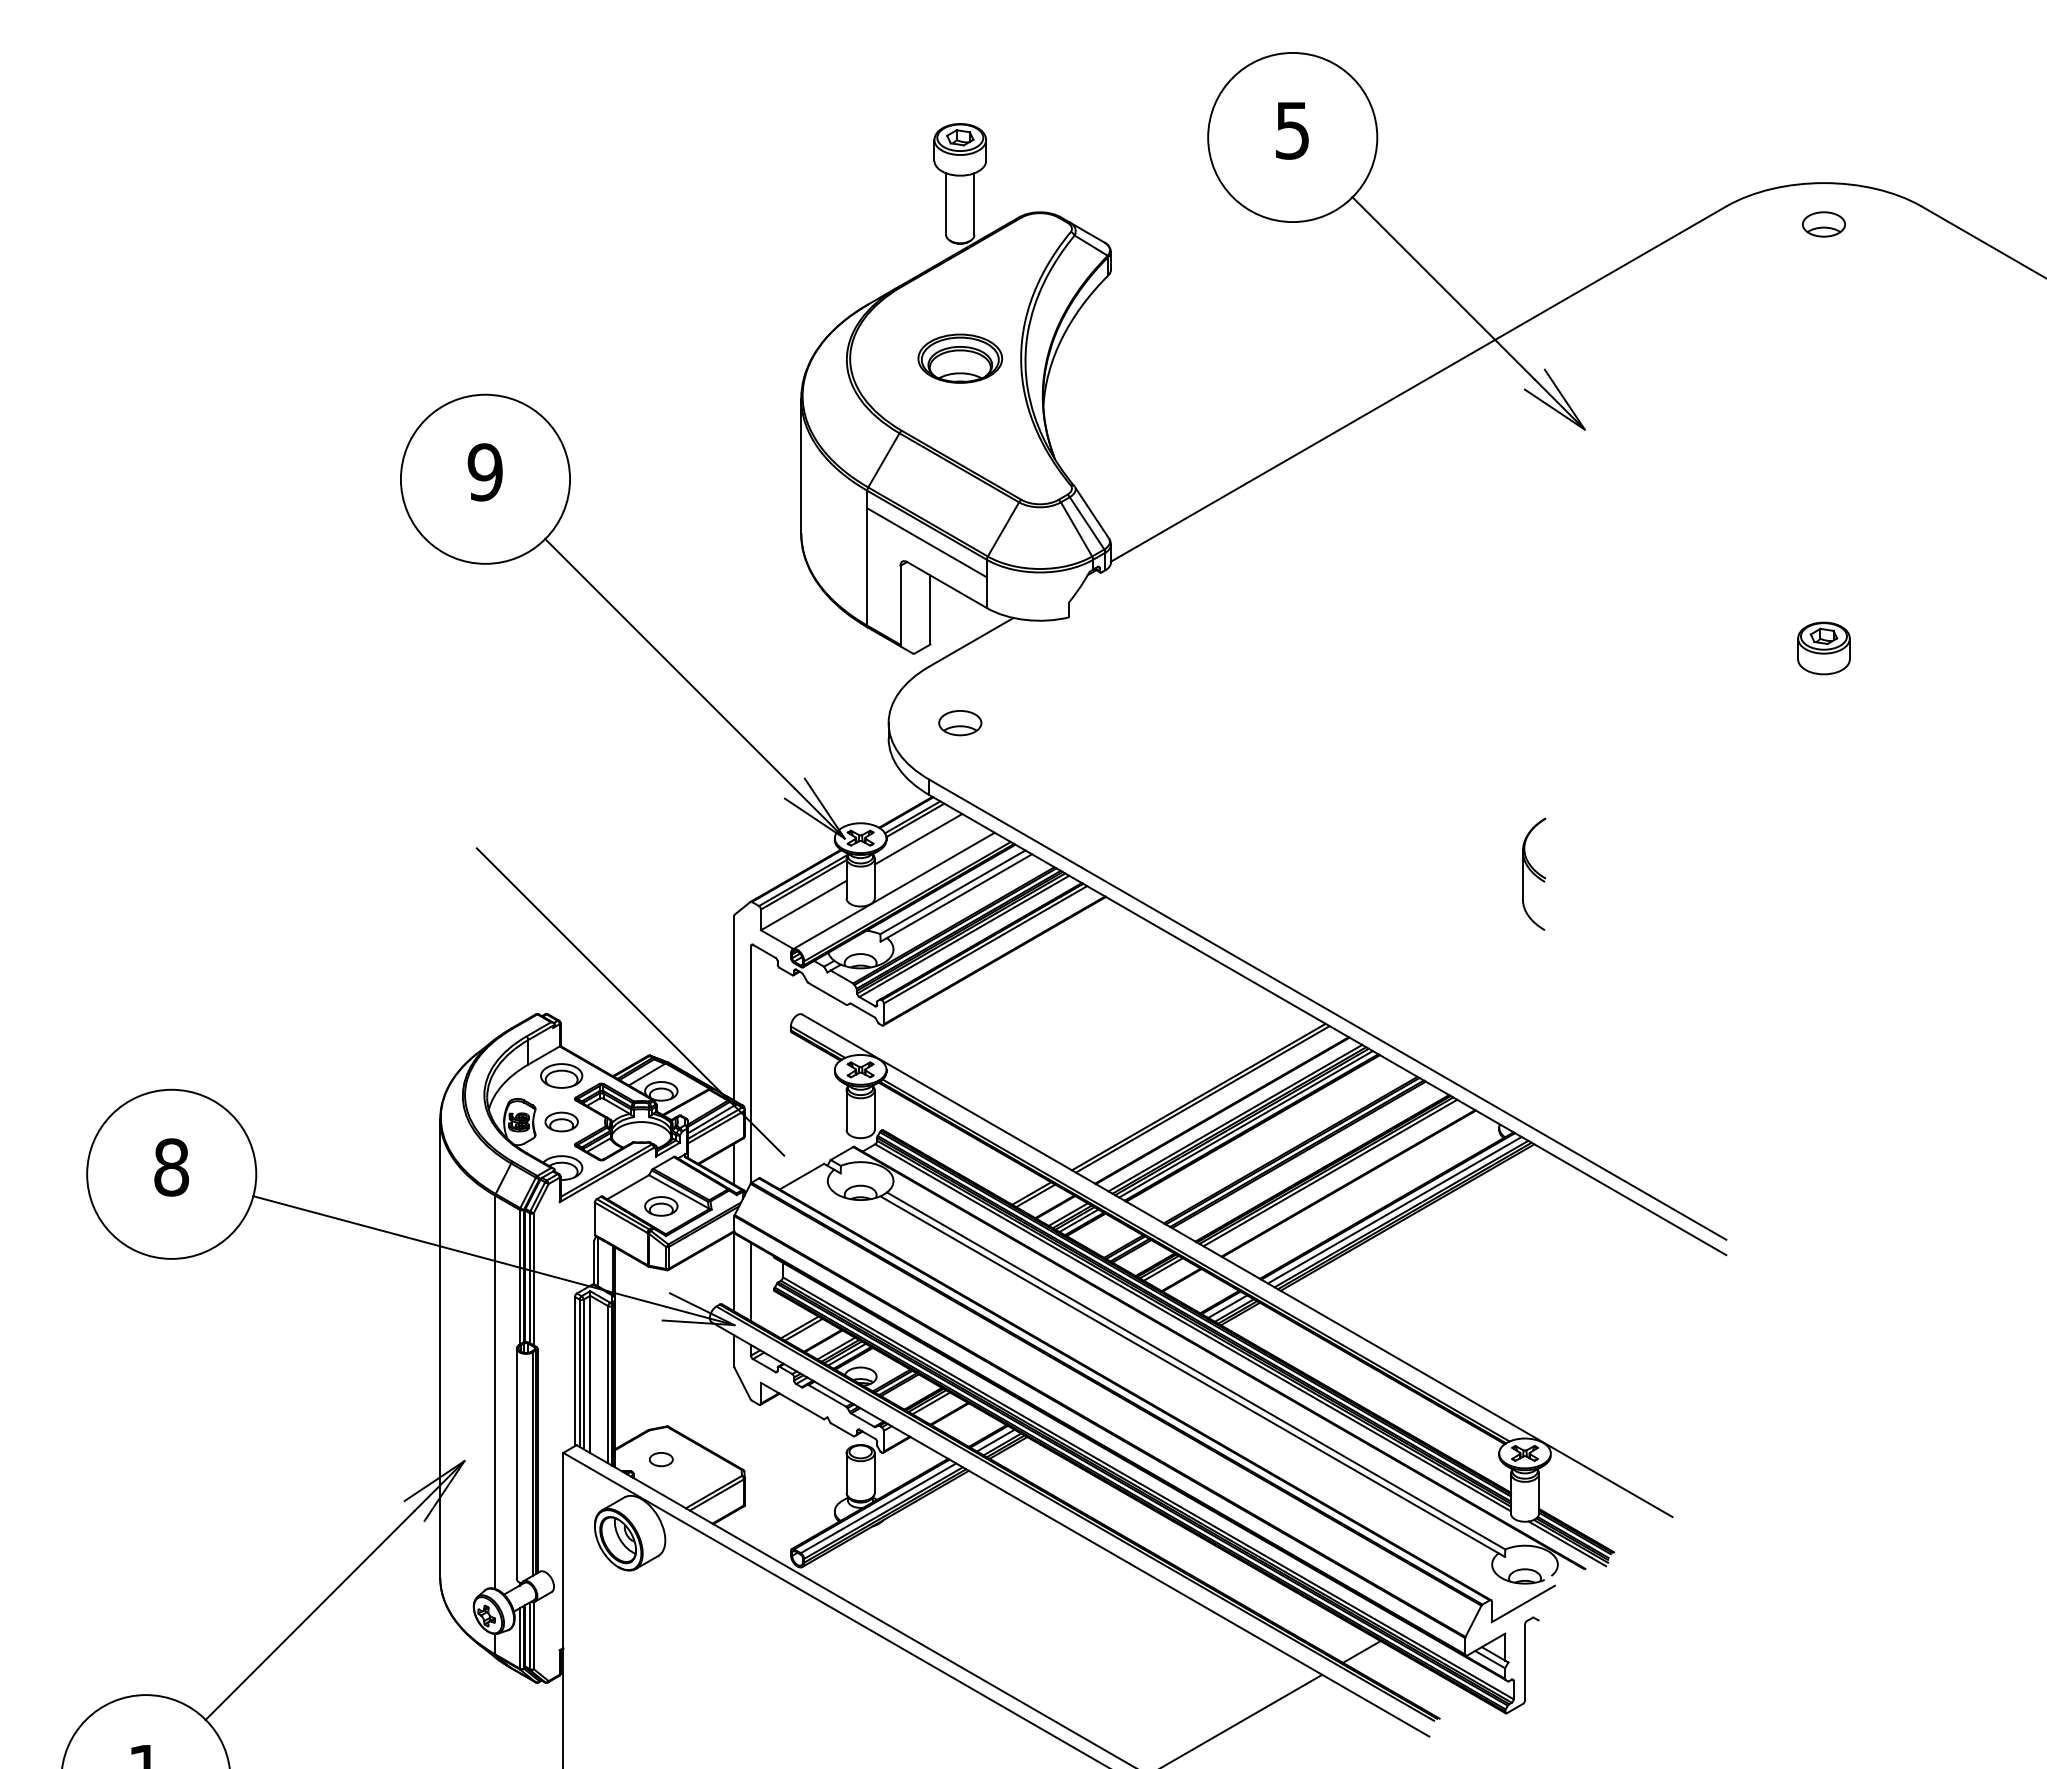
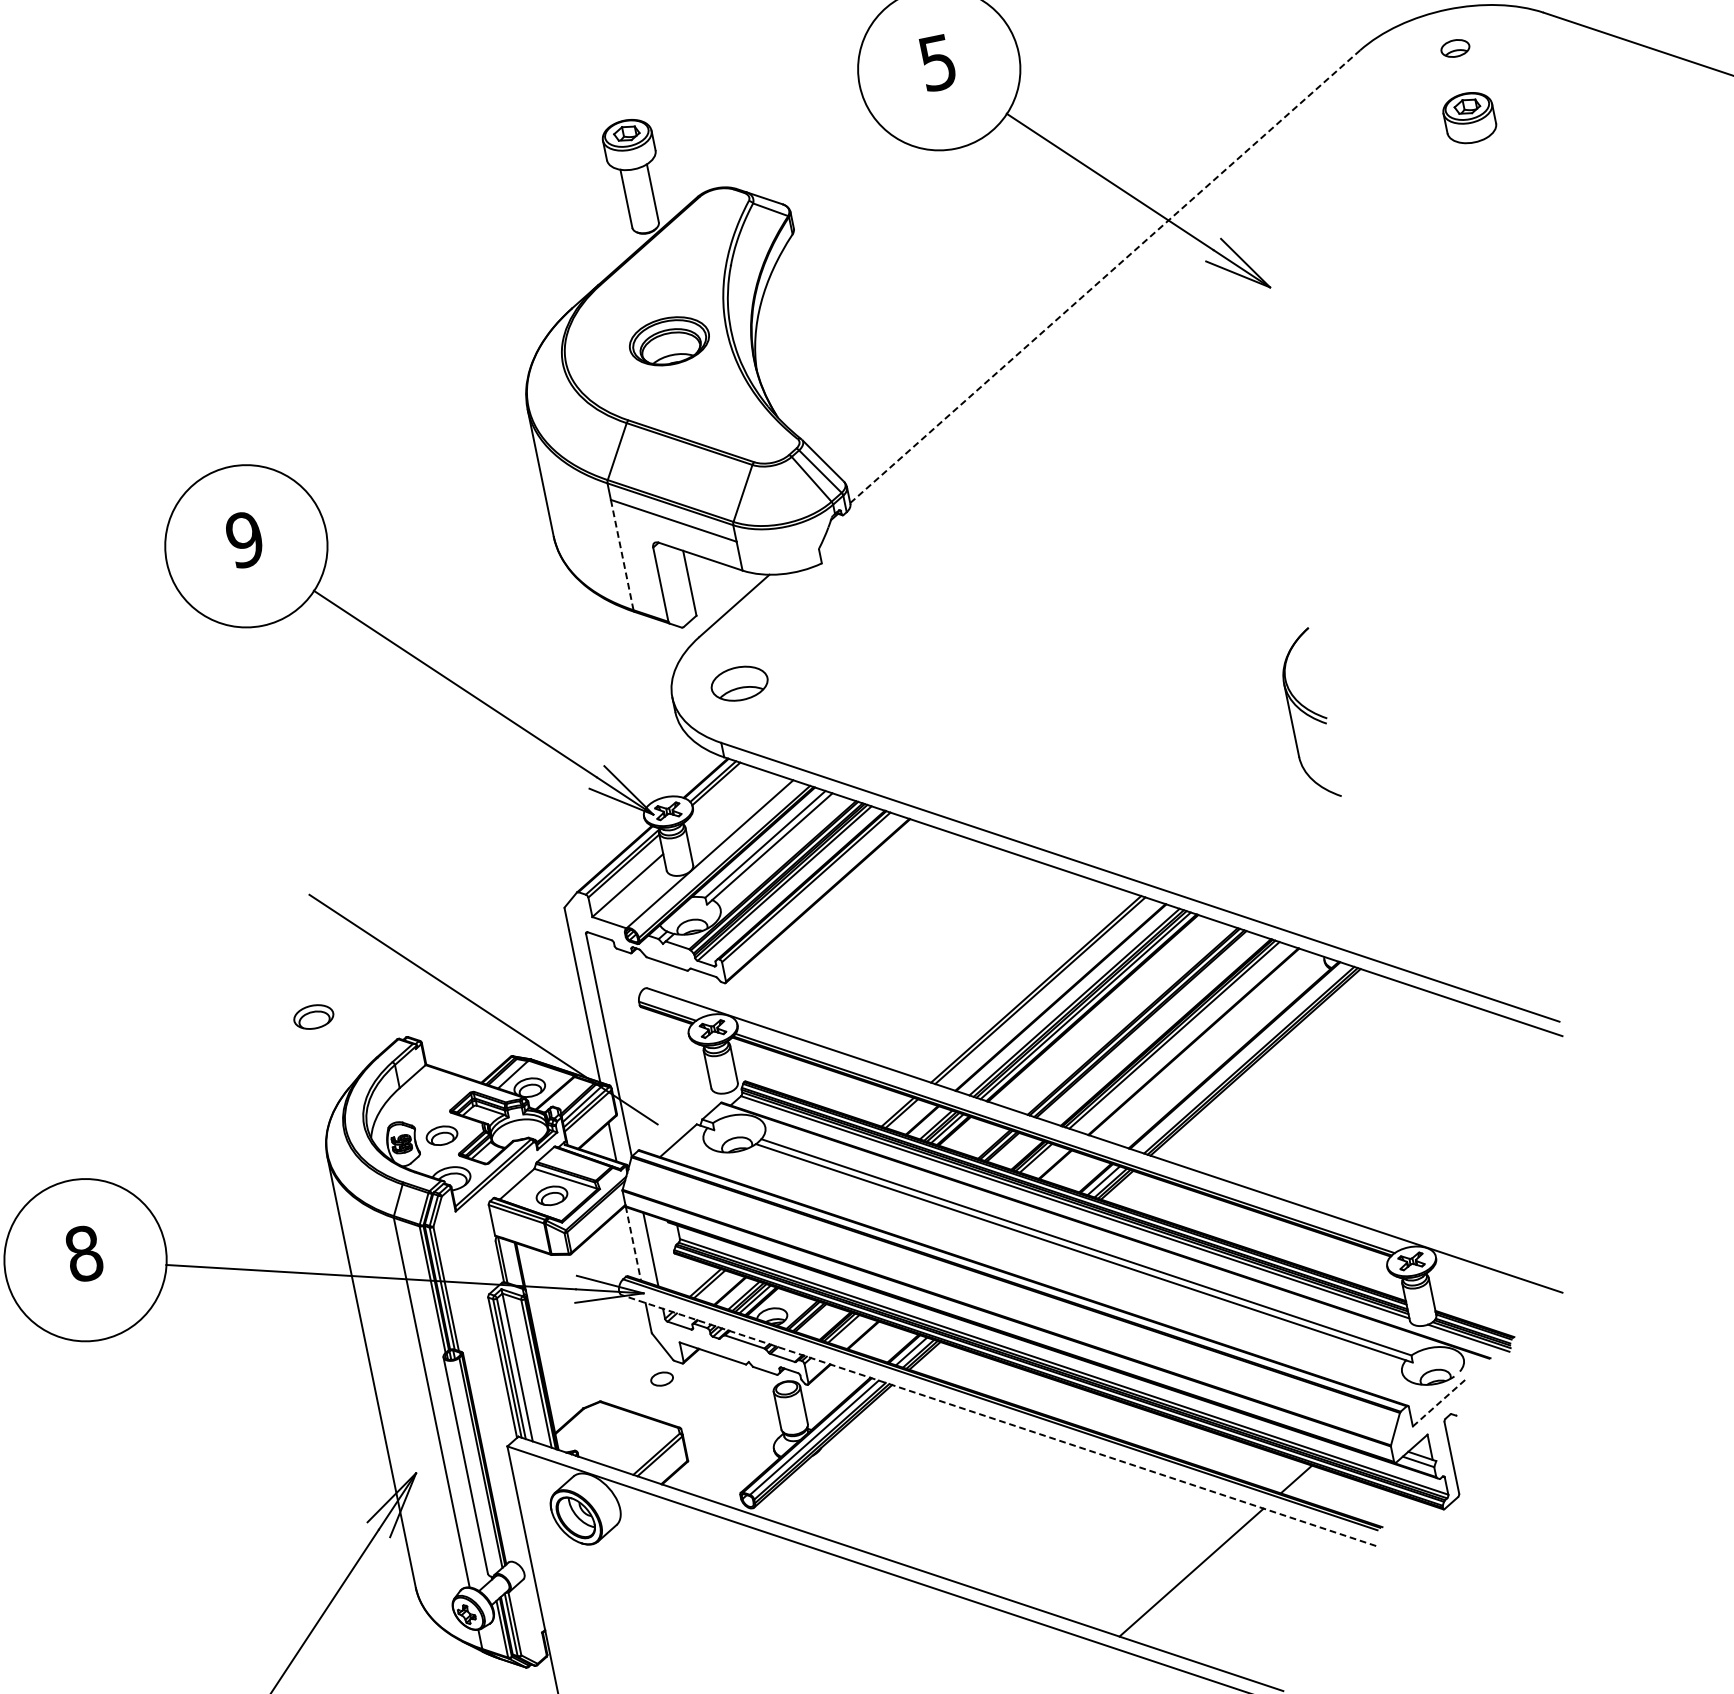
part: (1823, 224) -> (1454, 48), size x0.7
line: (1419, 383) -> (1105, 276), solid -> dashed
line: (867, 566) -> (622, 554), solid -> dashed
part: (1823, 648) -> (1469, 118), moved
part: (960, 723) -> (740, 684), size x1.4
line: (918, 839) -> (722, 801), removed
part: (1534, 873) -> (1308, 714), size x1.6
part: (561, 1075) -> (313, 1016), moved
line: (1394, 1210) -> (1241, 1058), removed
line: (734, 1272) -> (633, 1243), solid -> dashed
part: (660, 1459) -> (661, 1379), moved
line: (1070, 1529) -> (998, 1420), solid -> dashed
line: (1522, 1604) -> (1438, 1403), solid -> dashed

